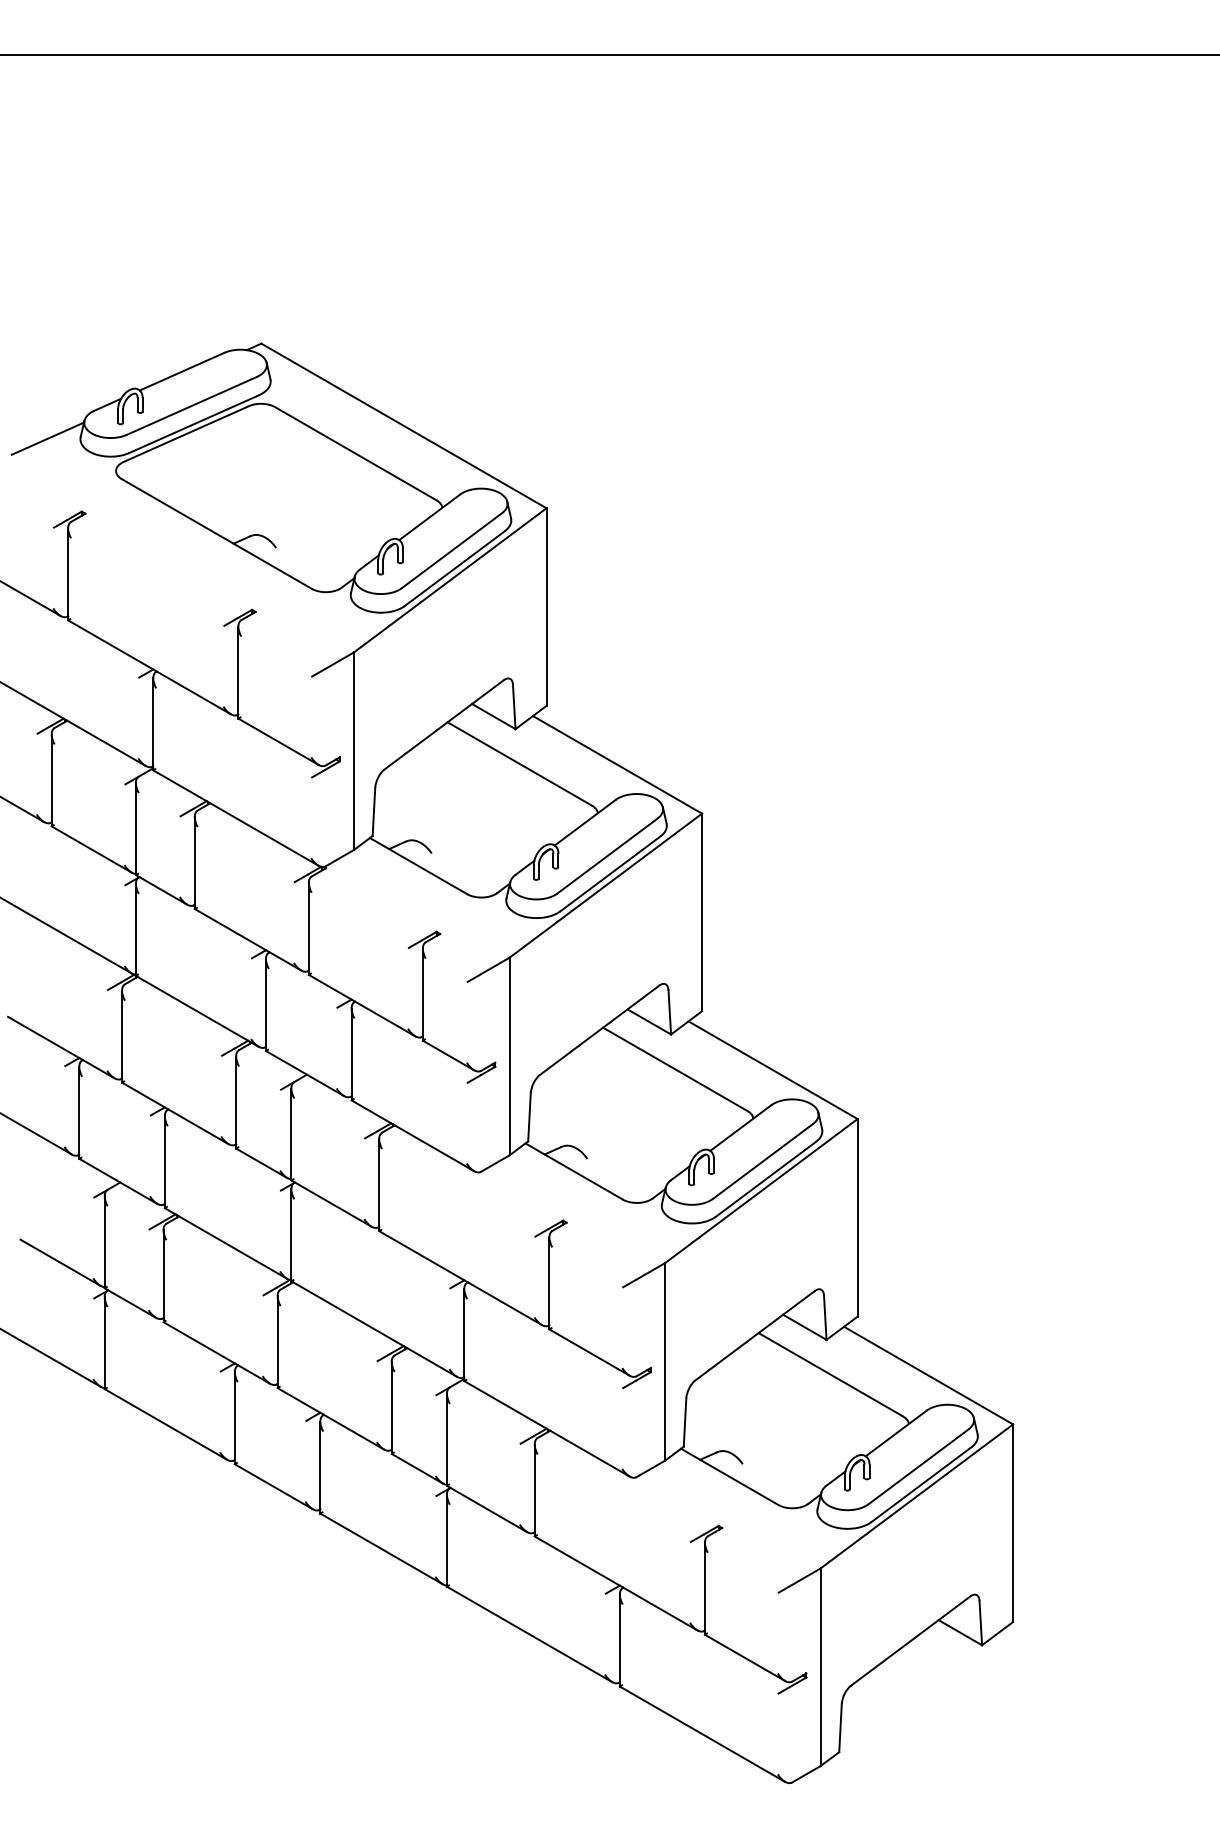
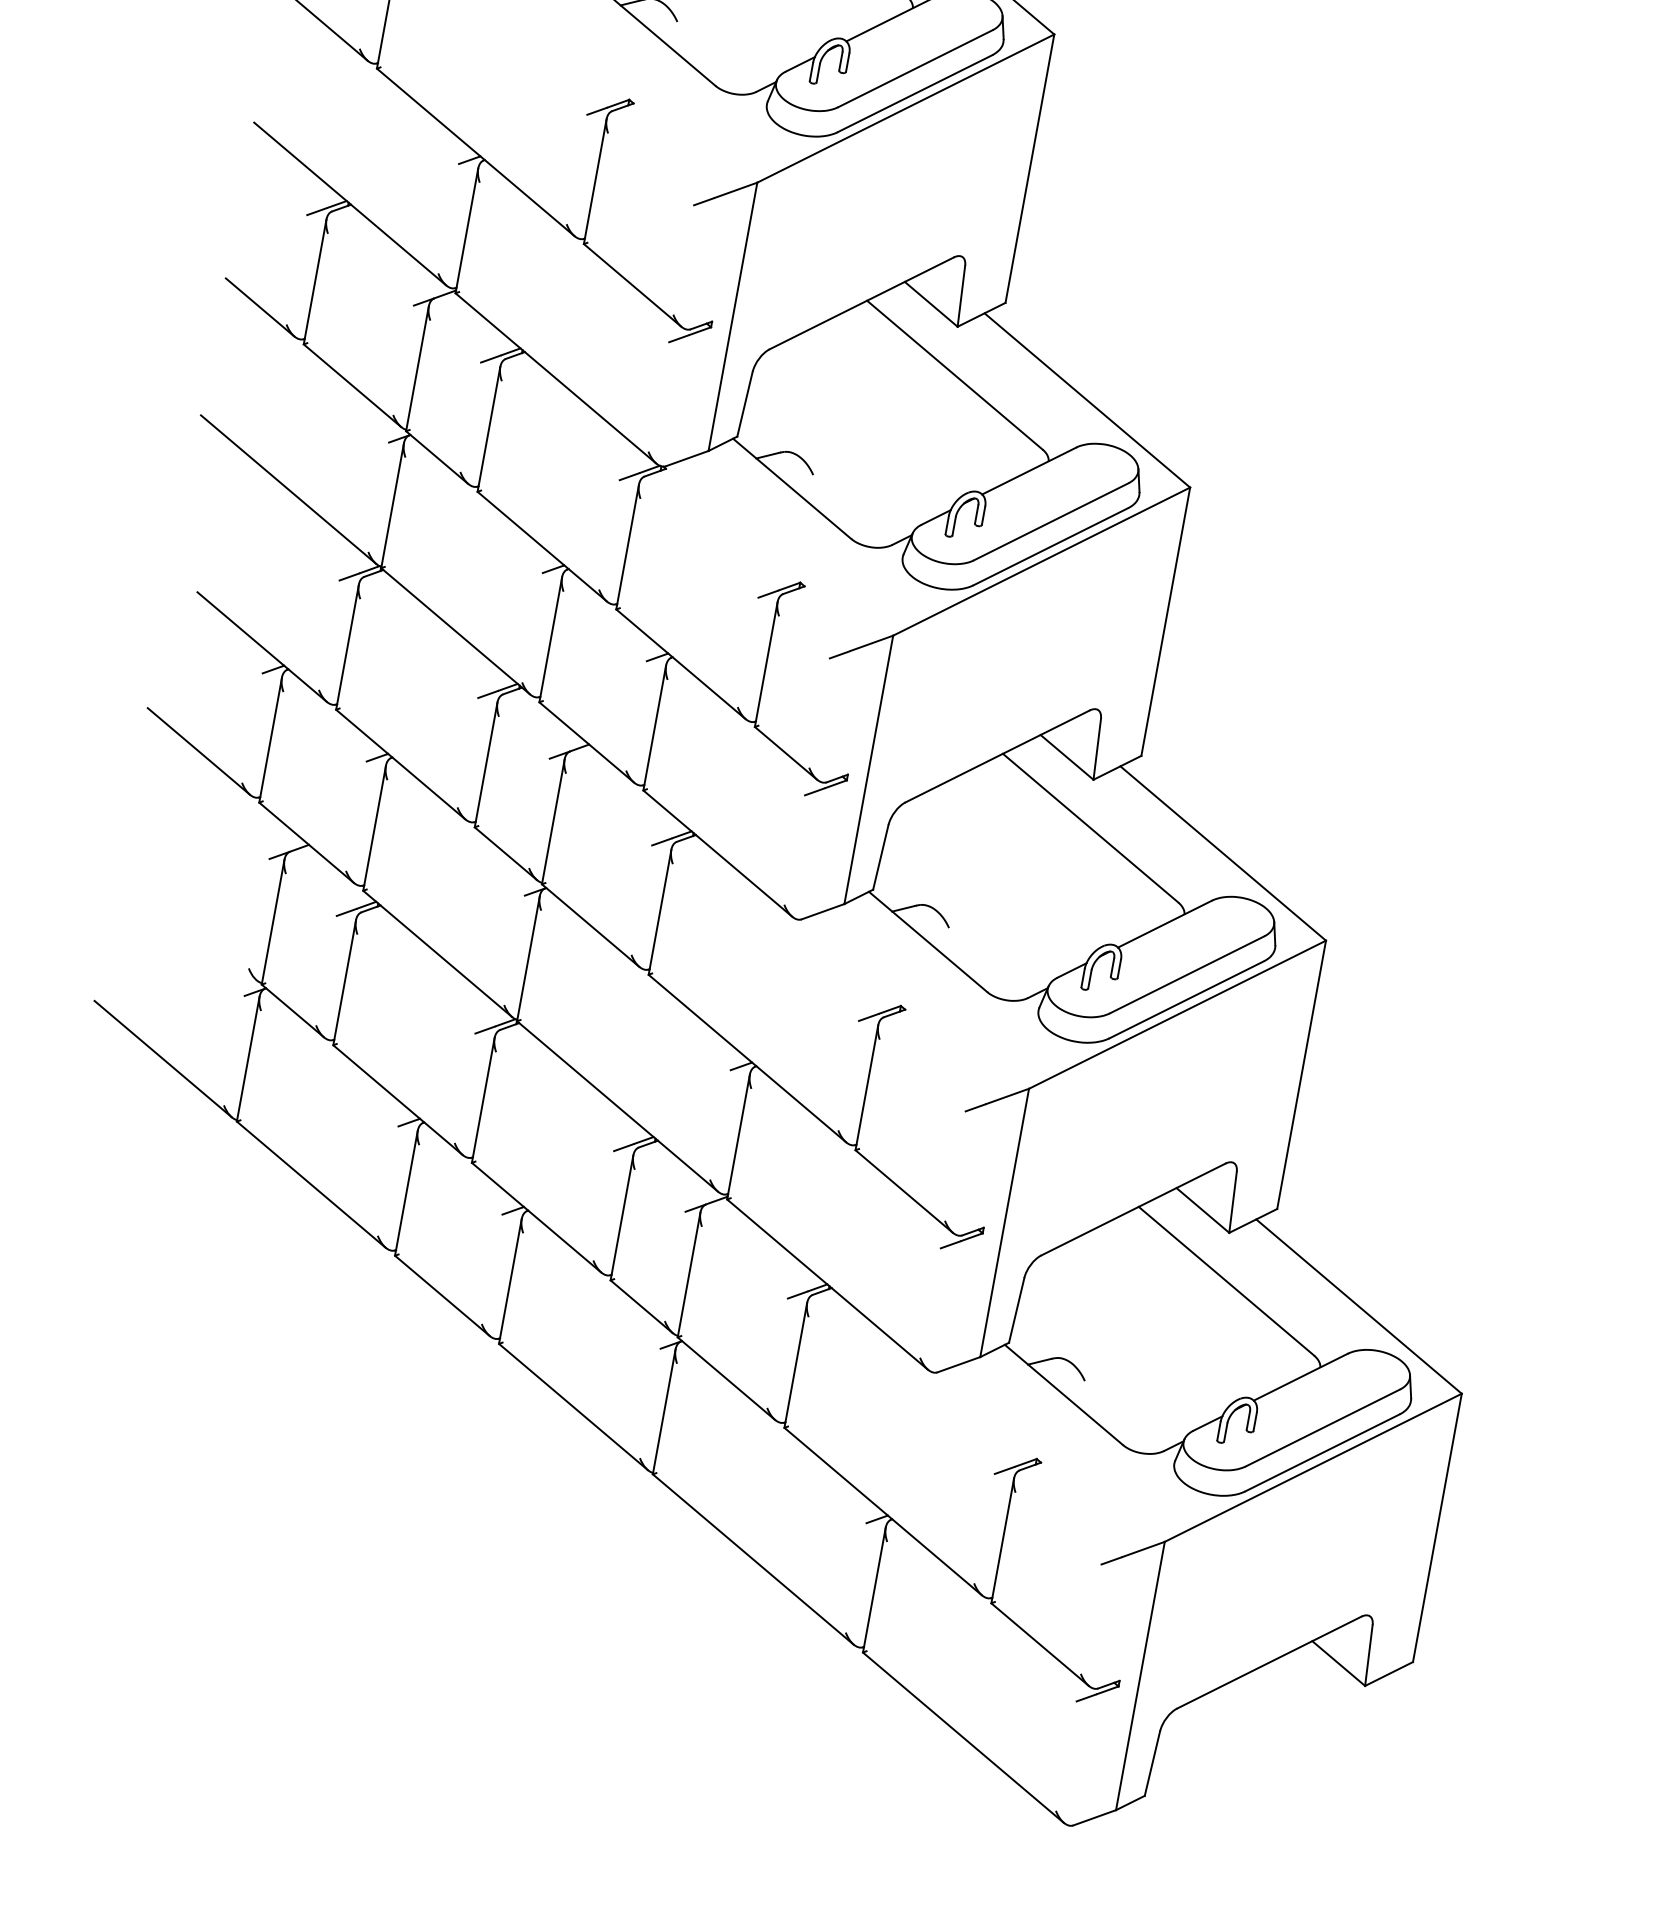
line: (60, 1262) -> (208, 938), removed

